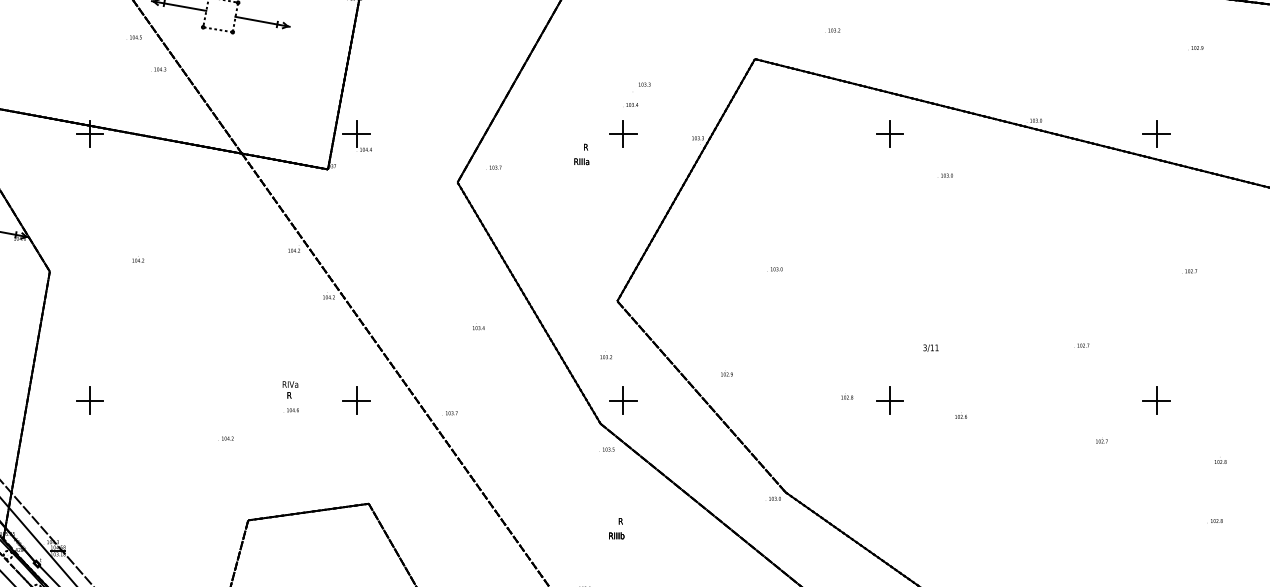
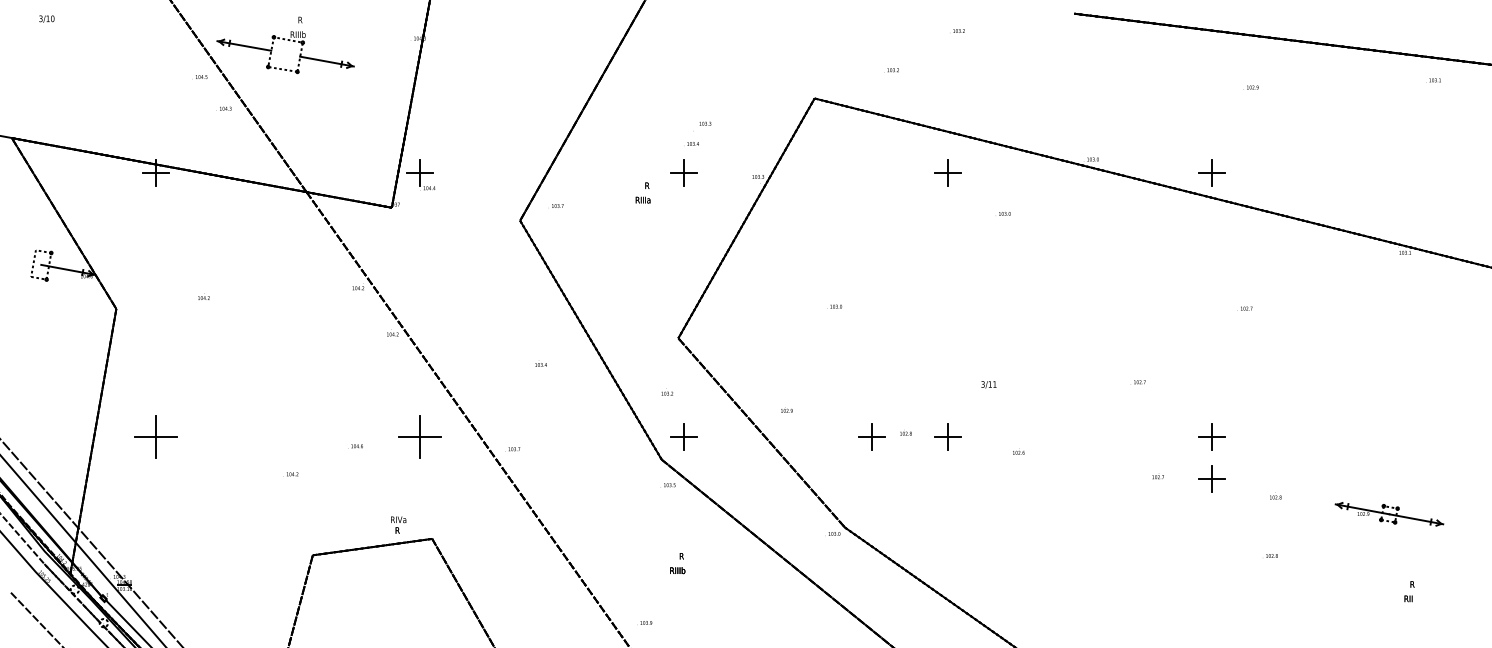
text: (290, 389) -> (398, 524), moved
part: (89, 400) -> (155, 436), size x1.6
part: (355, 400) -> (419, 436), size x1.6
part: (812, 400) -> (871, 436), added
part: (1155, 442) -> (1211, 478), added

